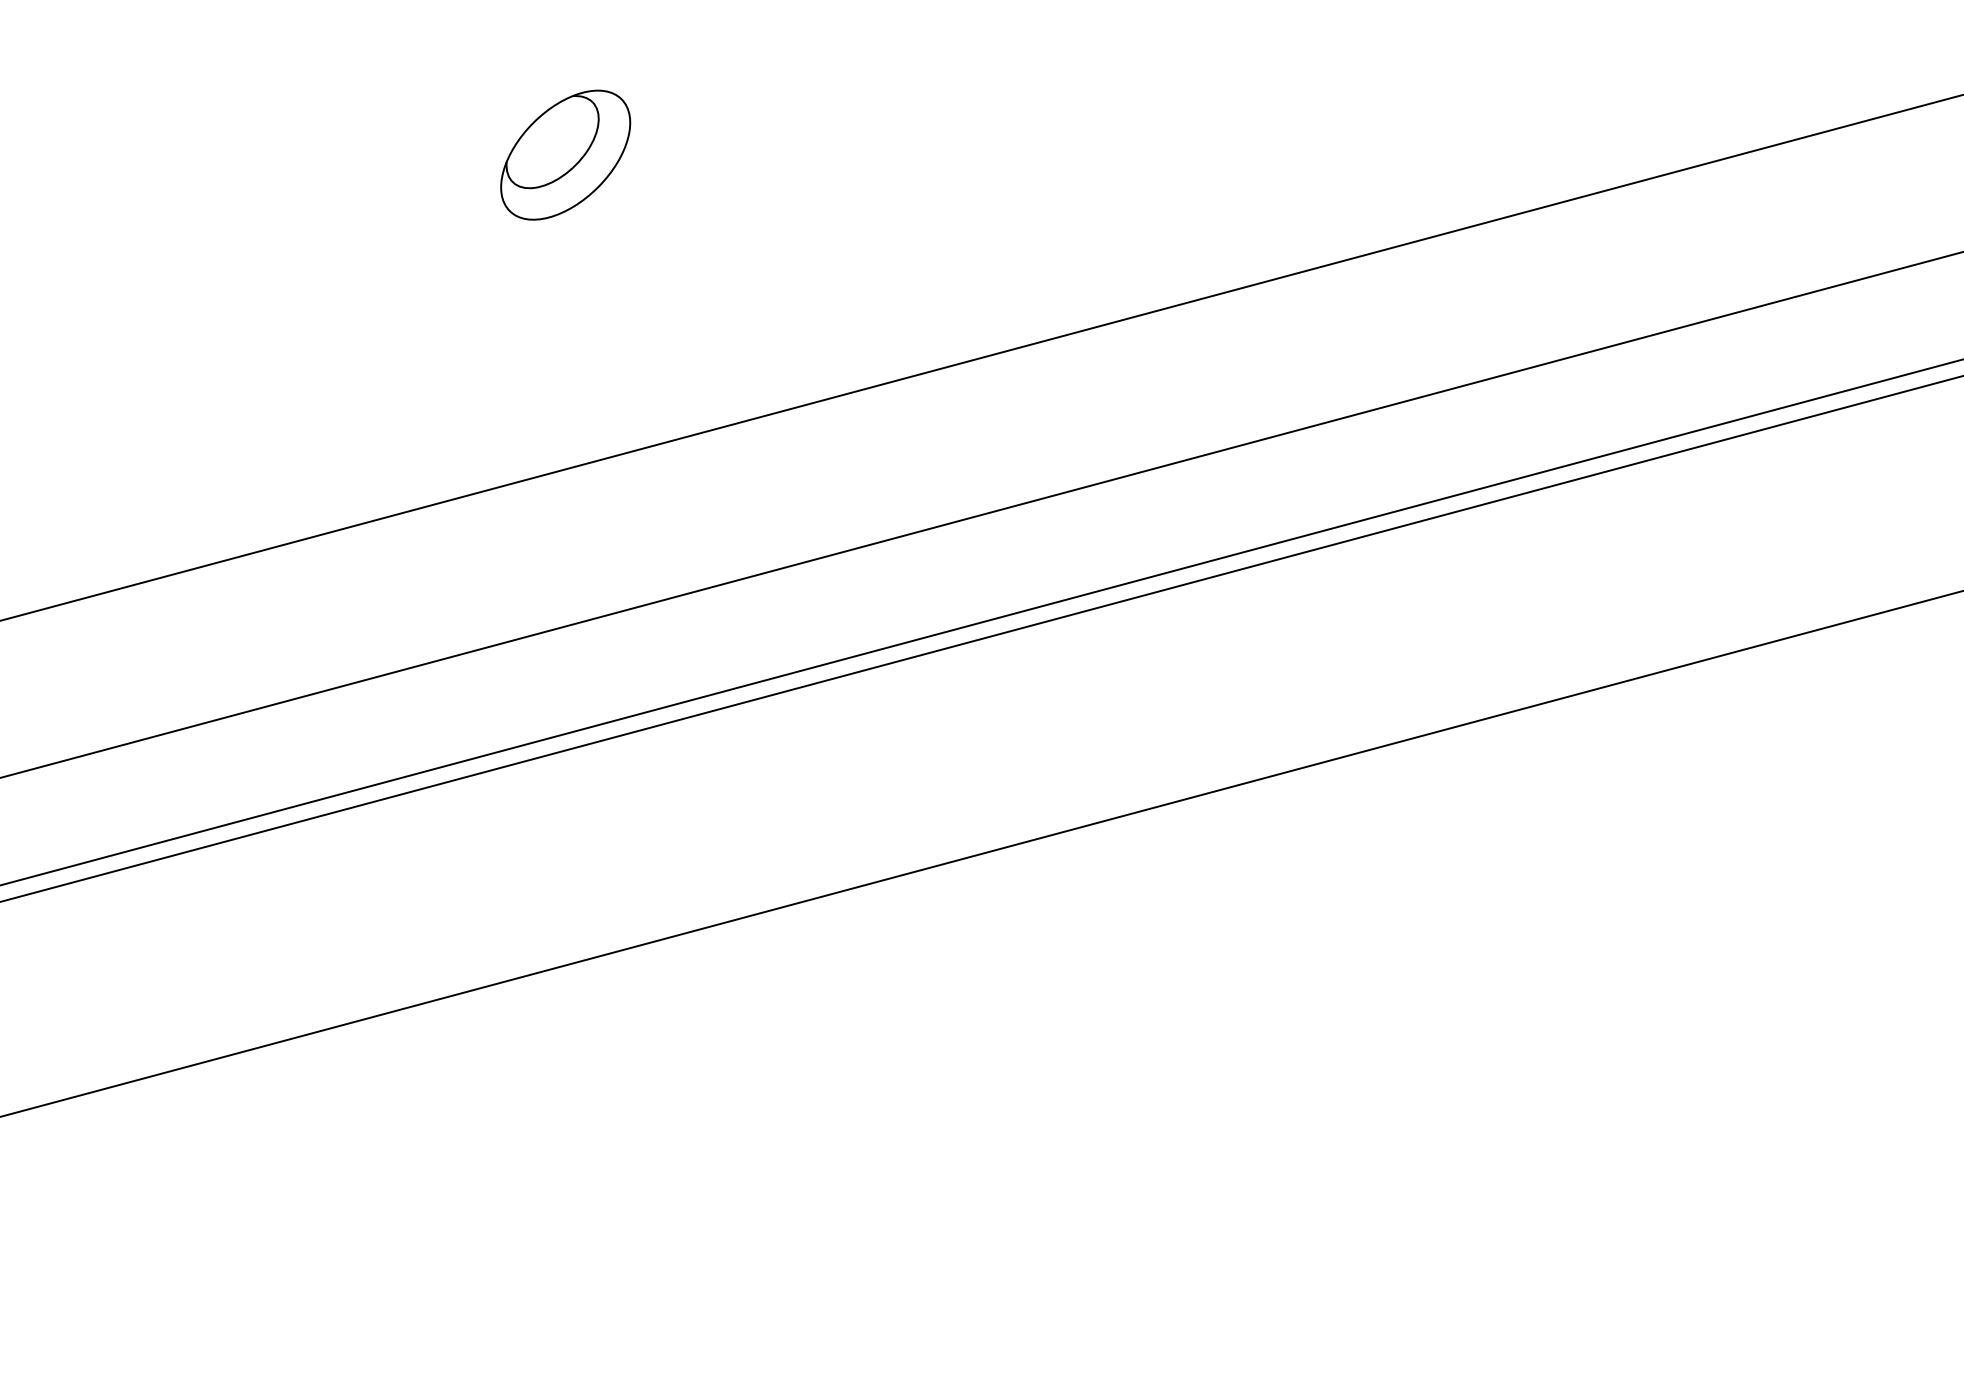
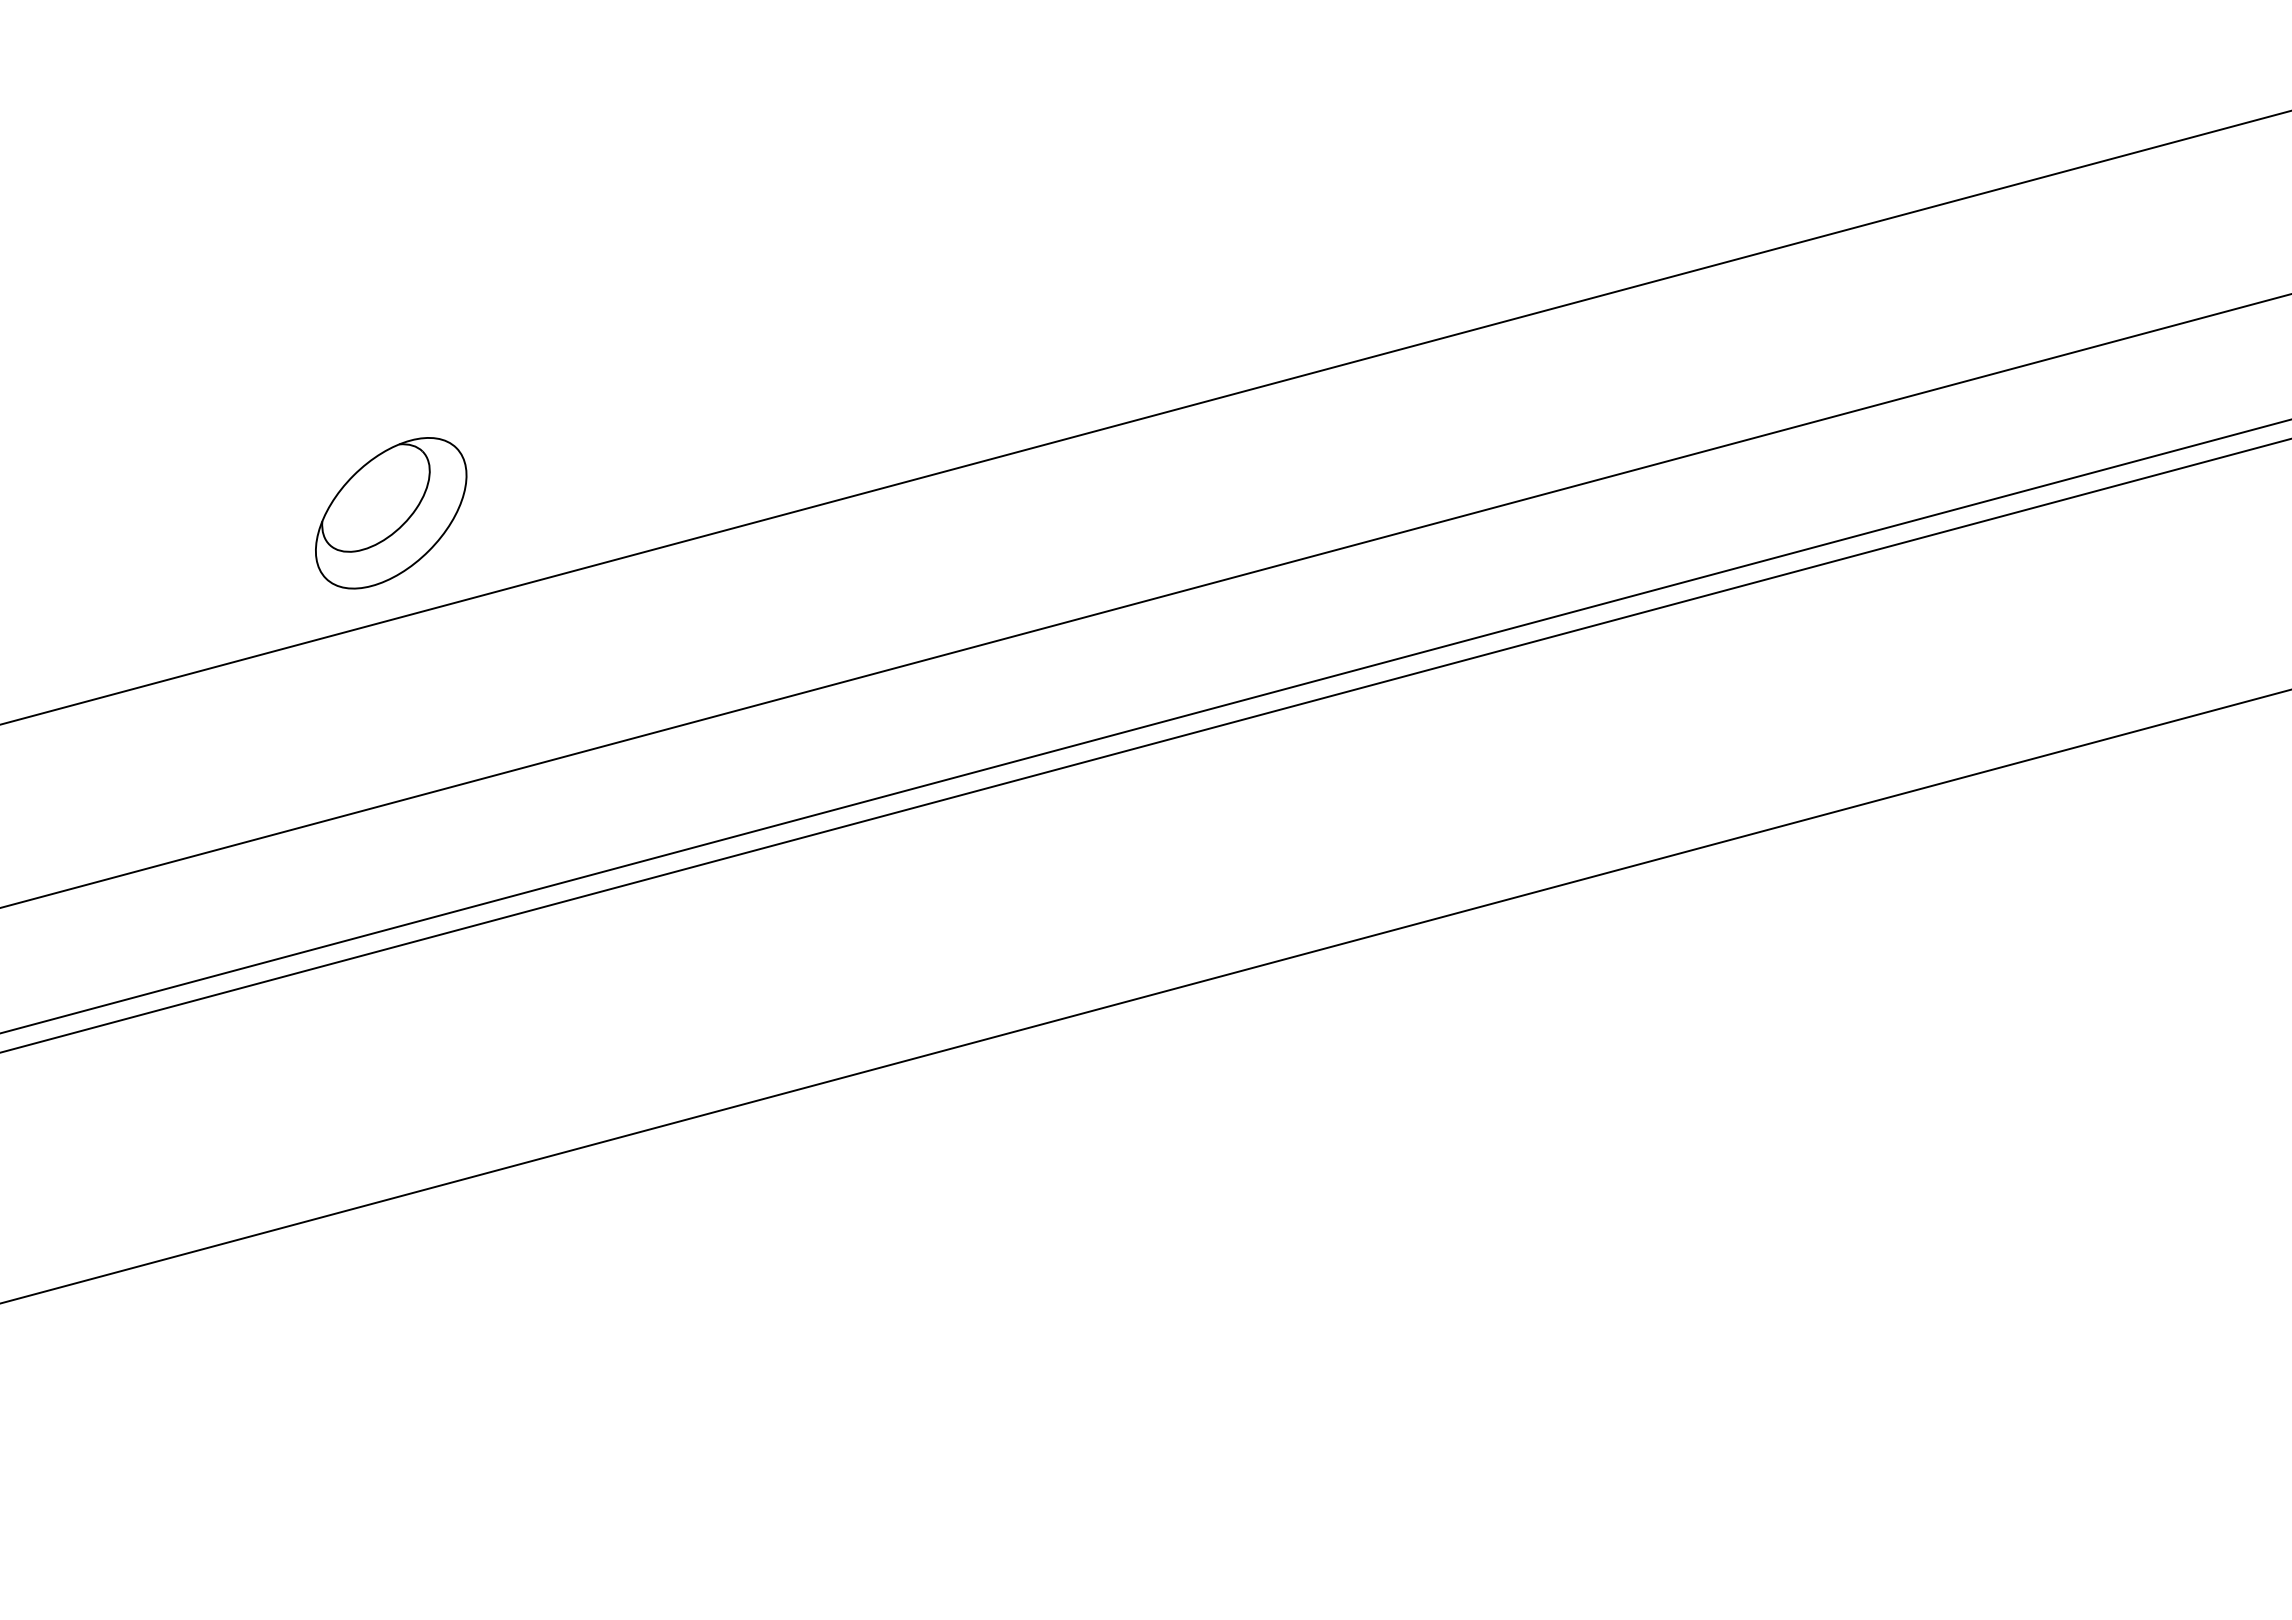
part: (565, 155) -> (391, 513), moved

